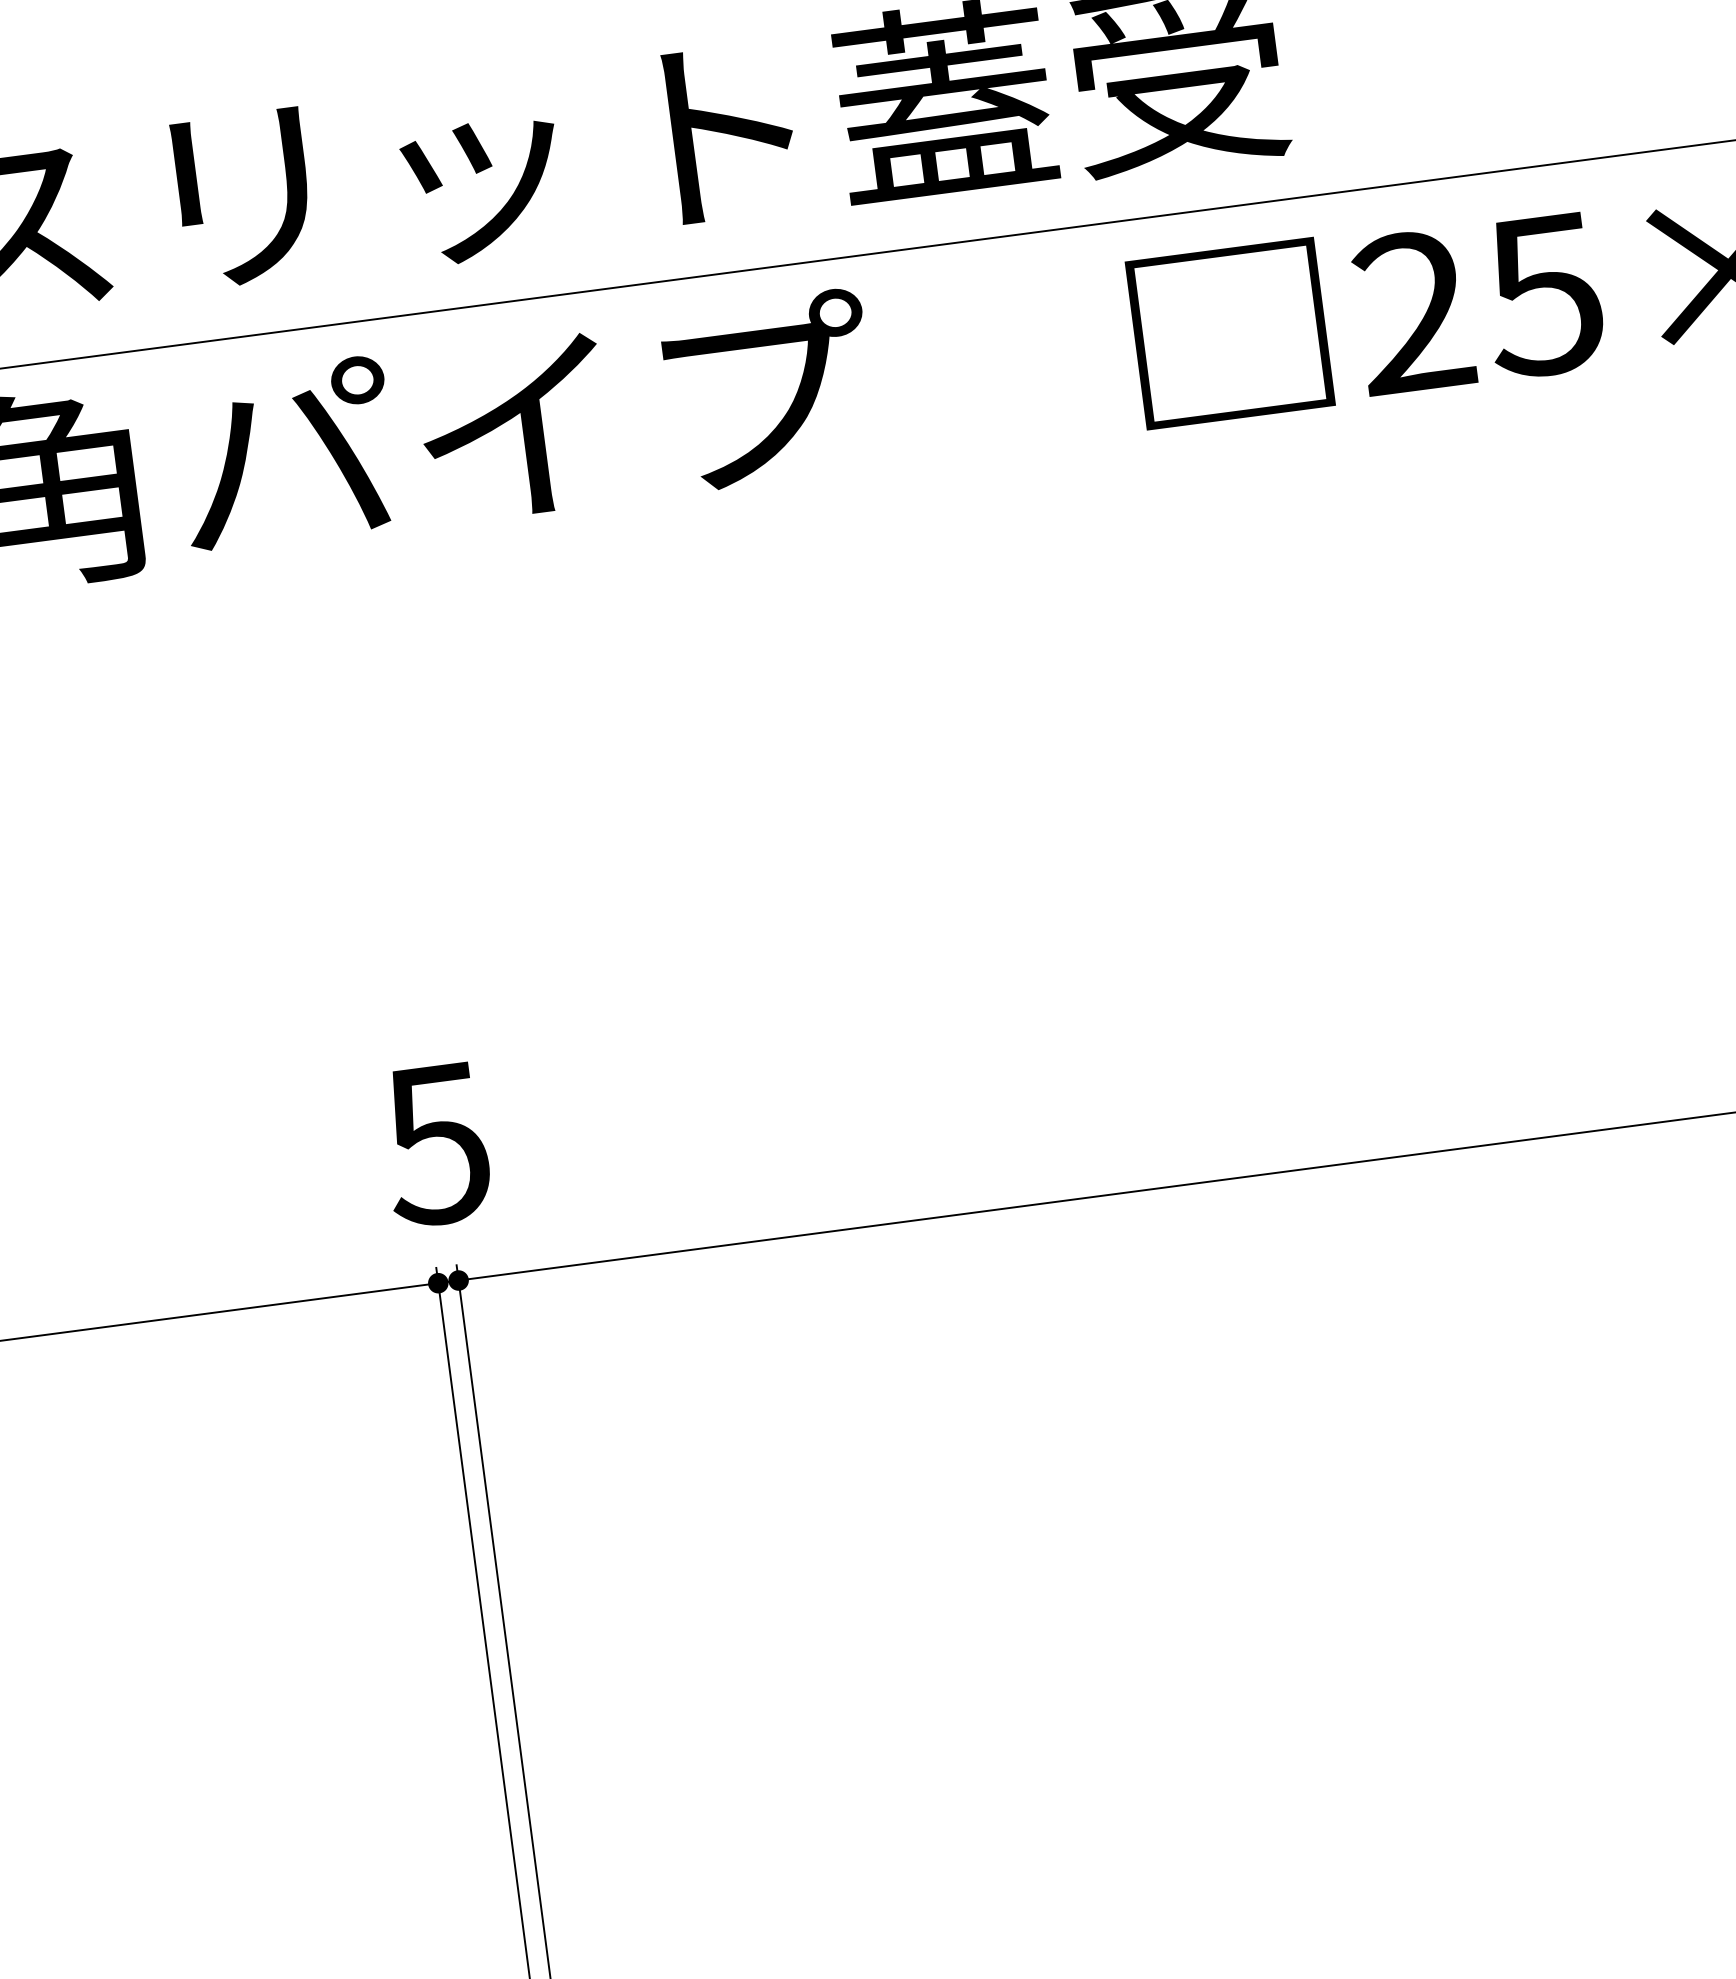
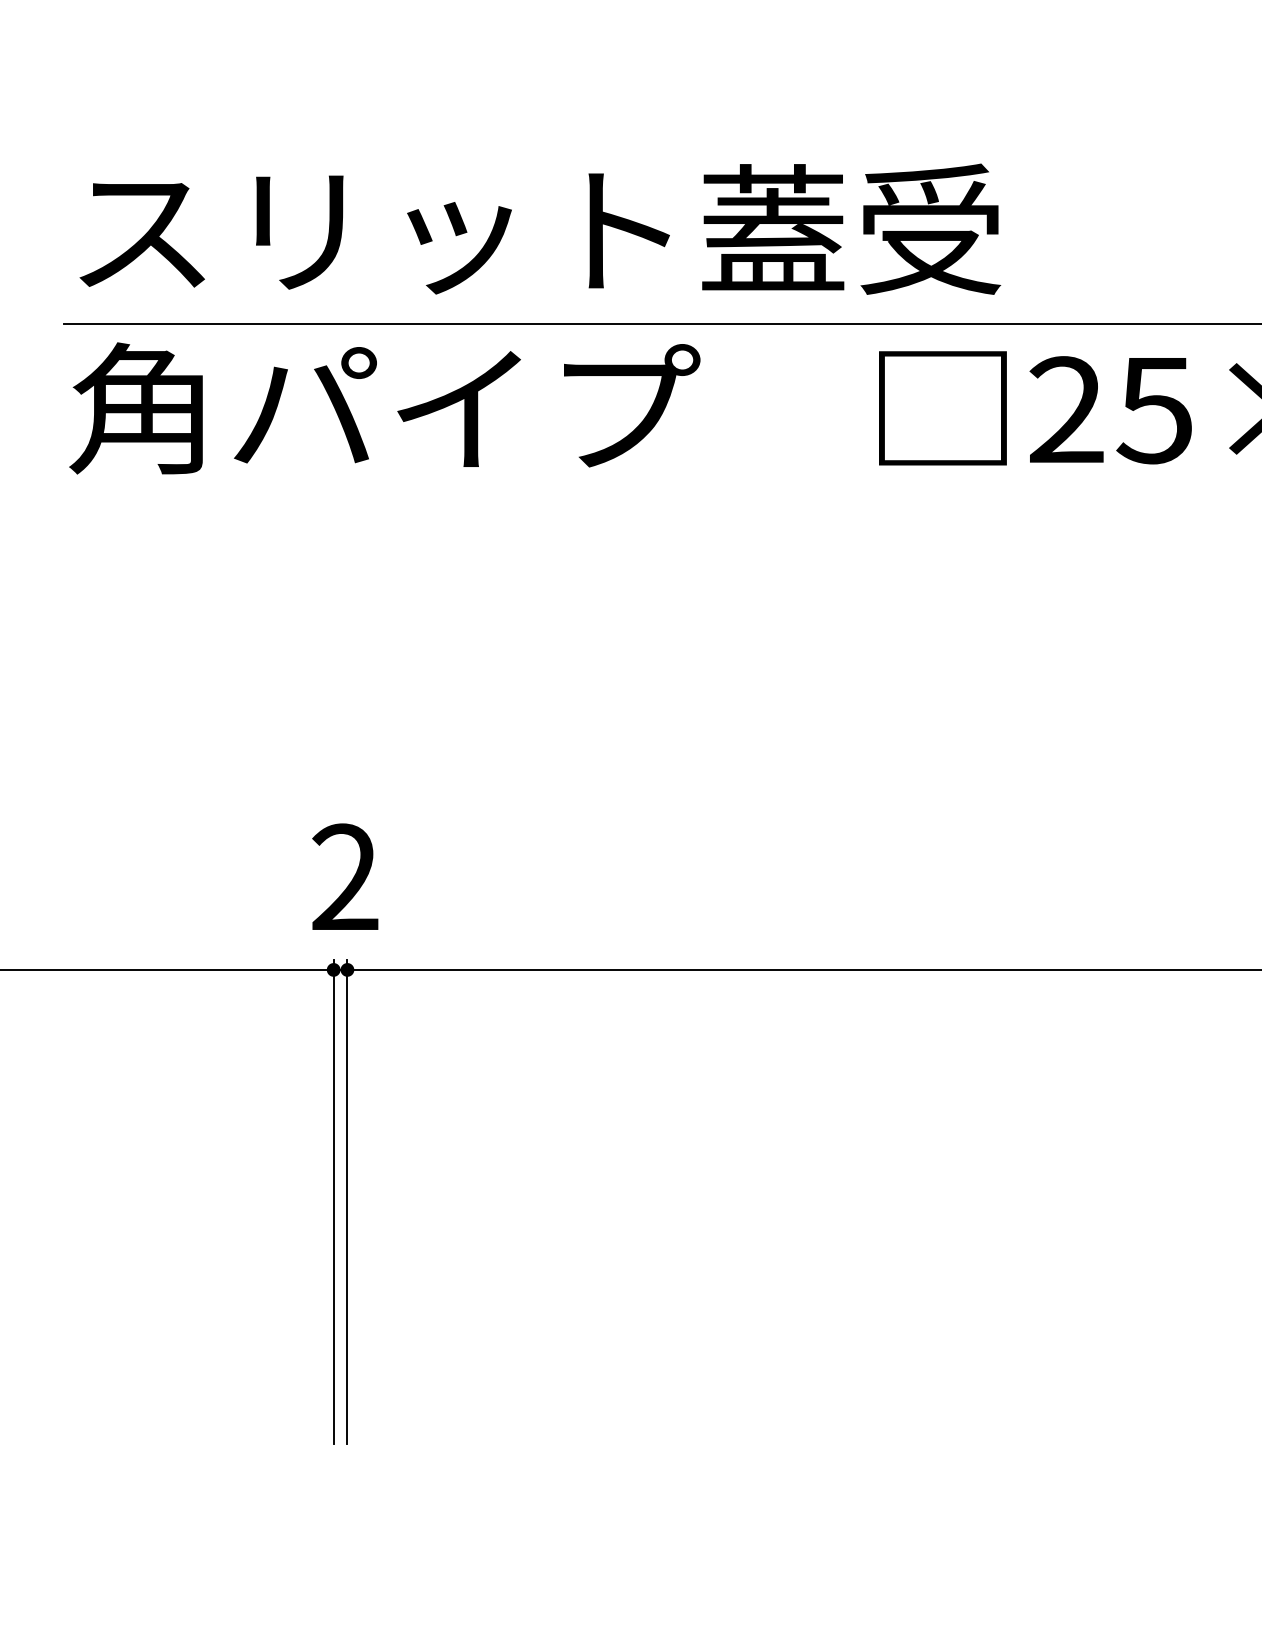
text: (436, 1144) -> (344, 877), 5 -> 2

